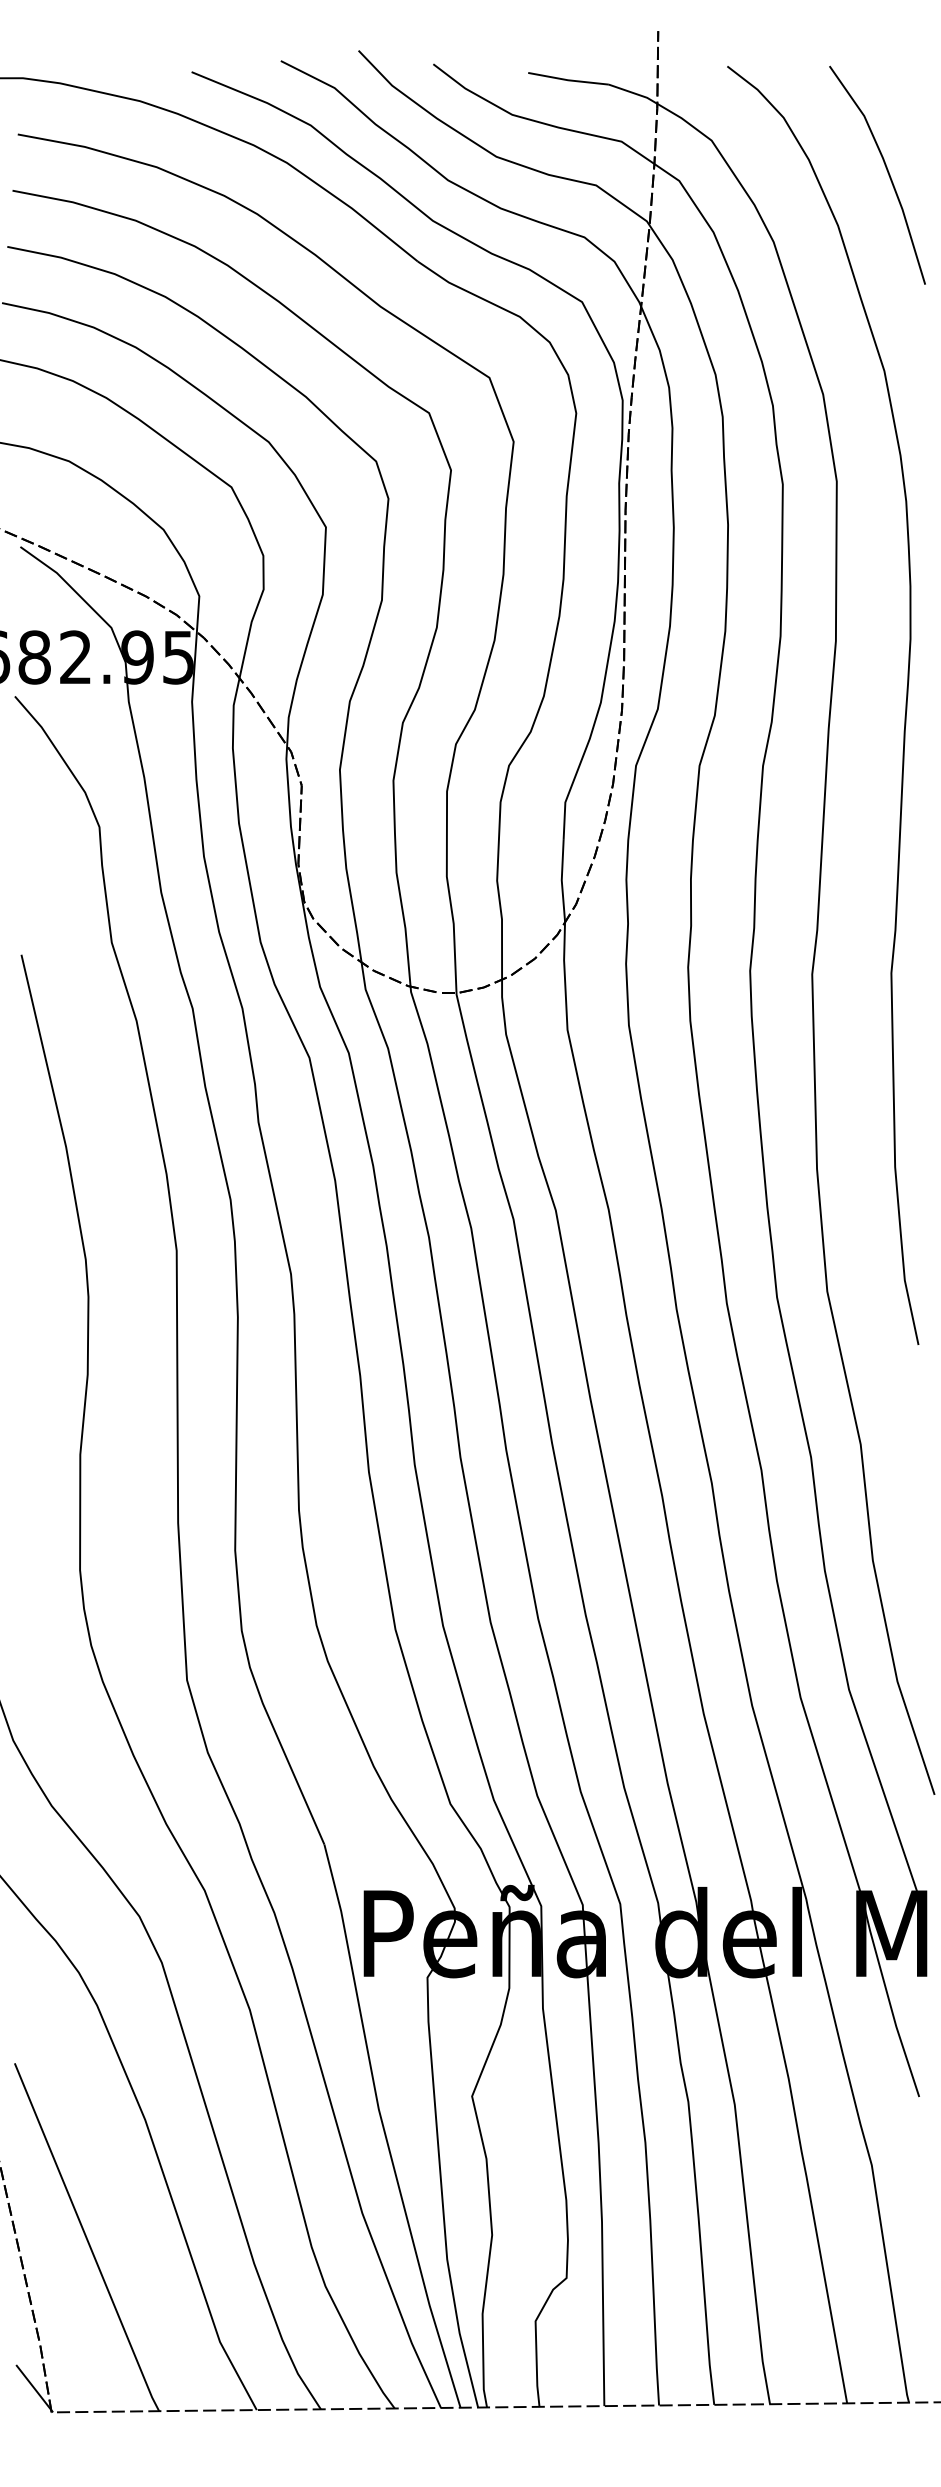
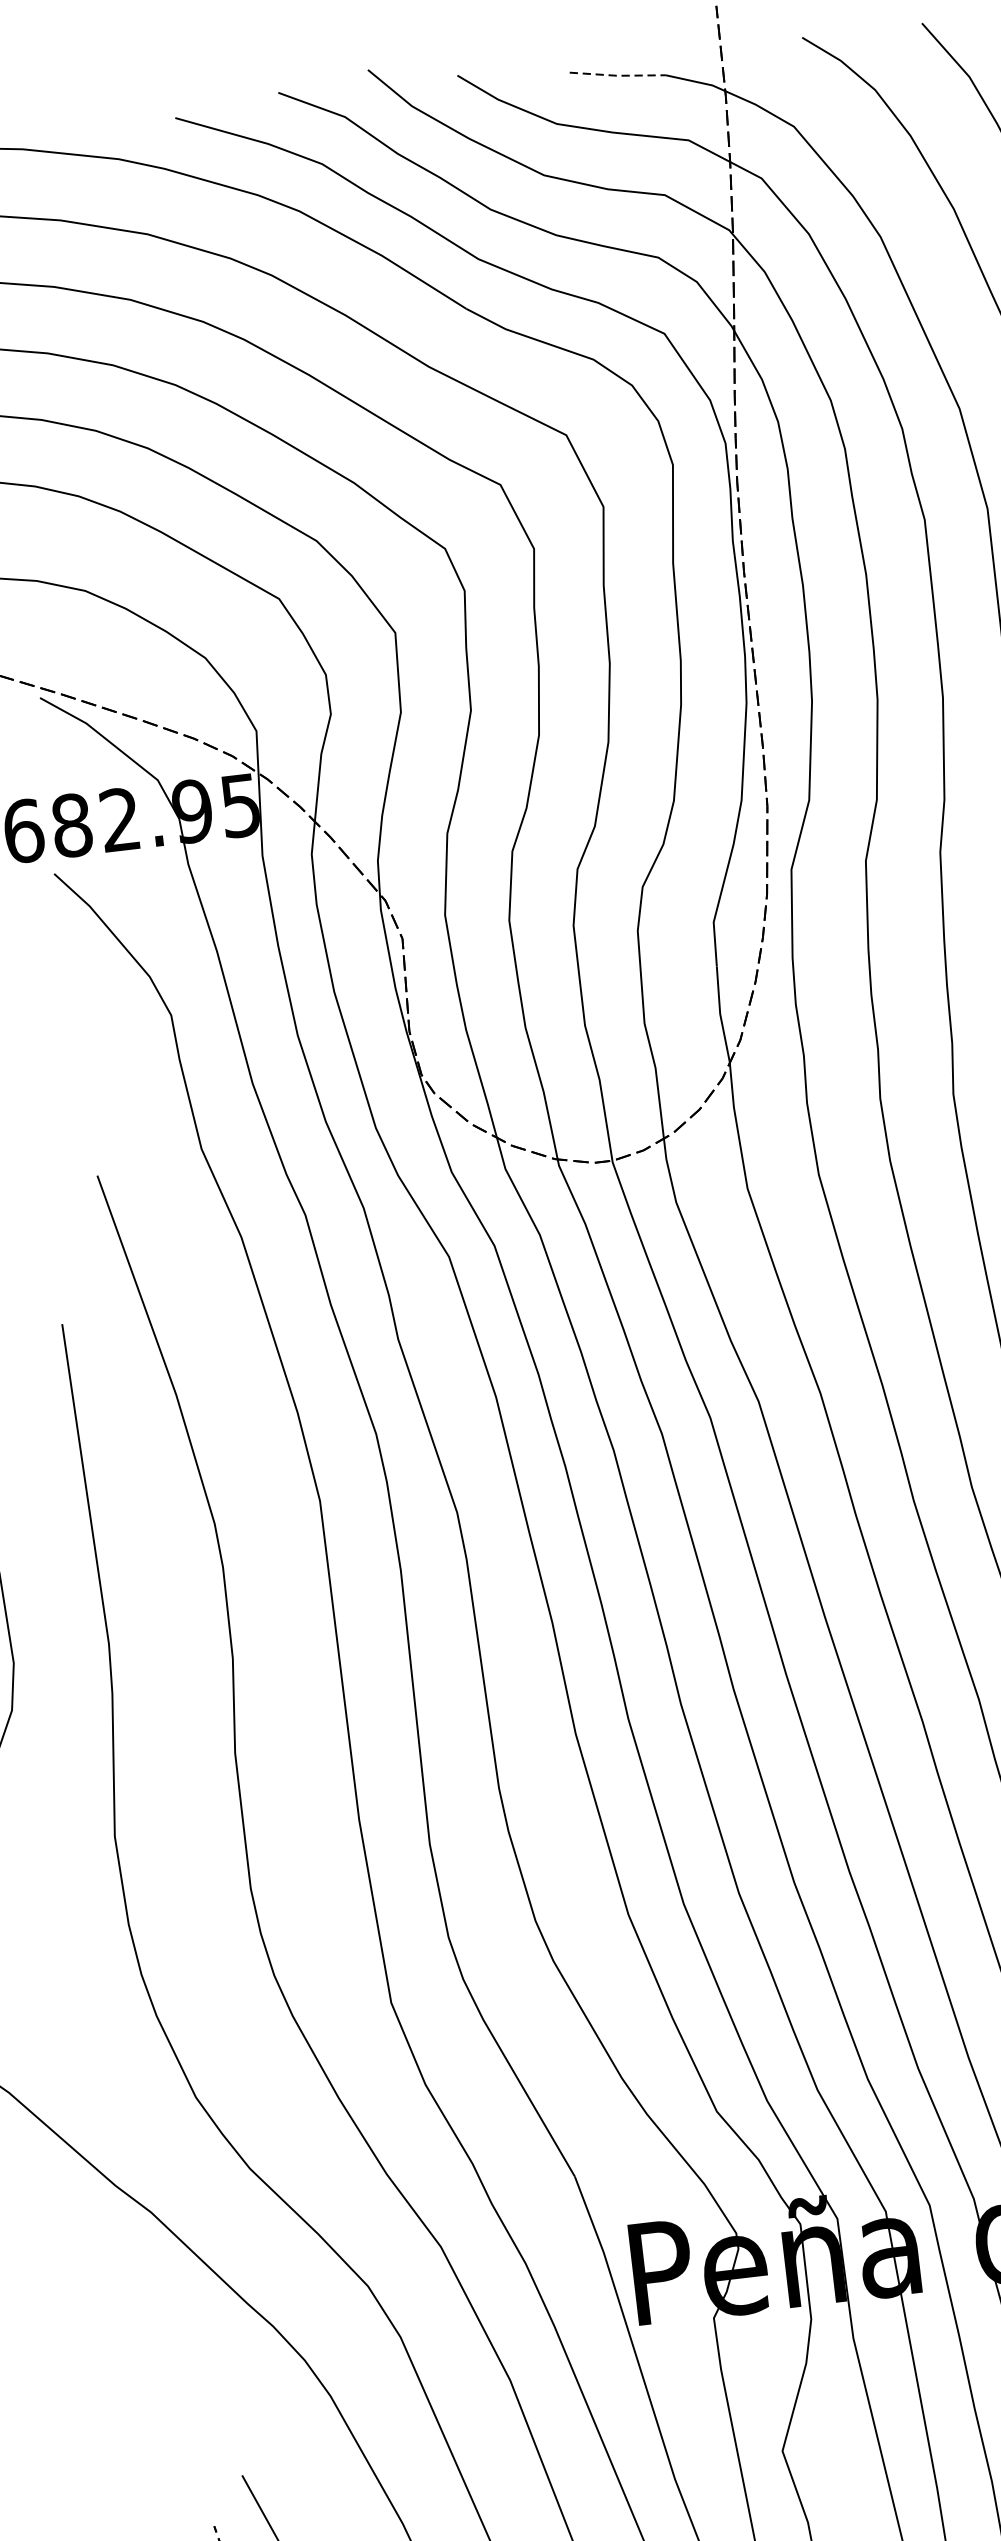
line: (568, 80) -> (618, 76), solid -> dashed

